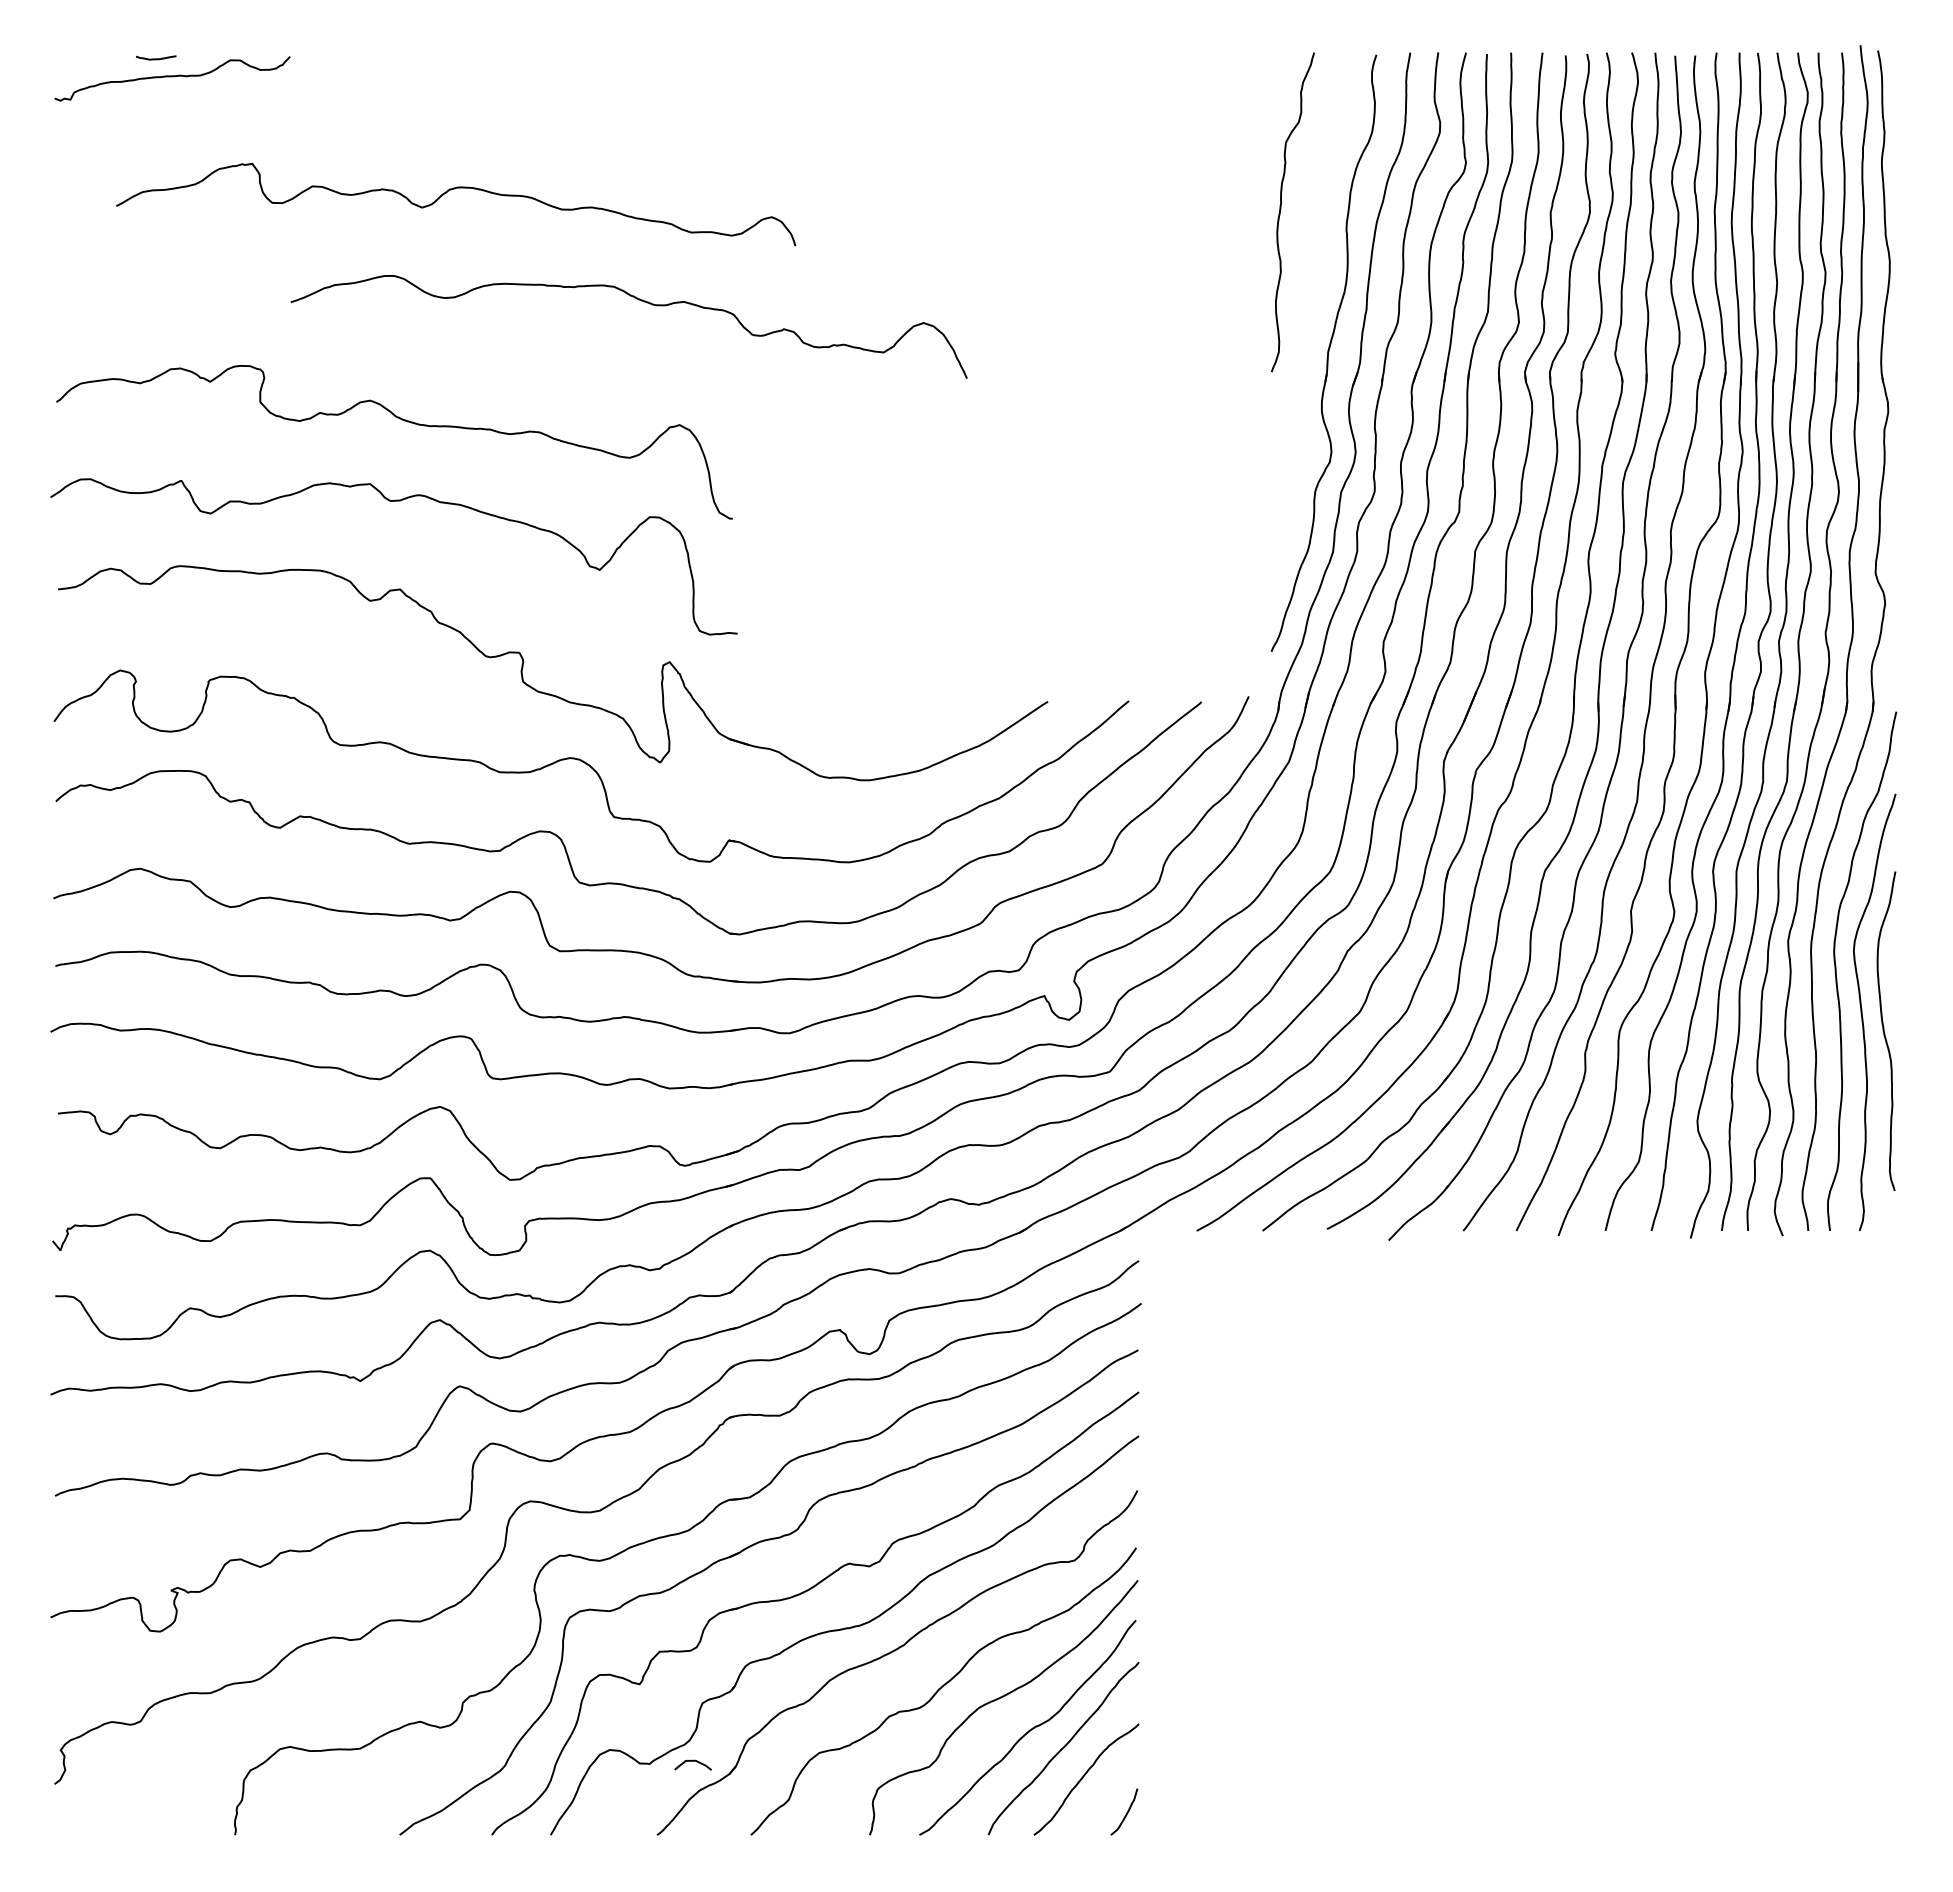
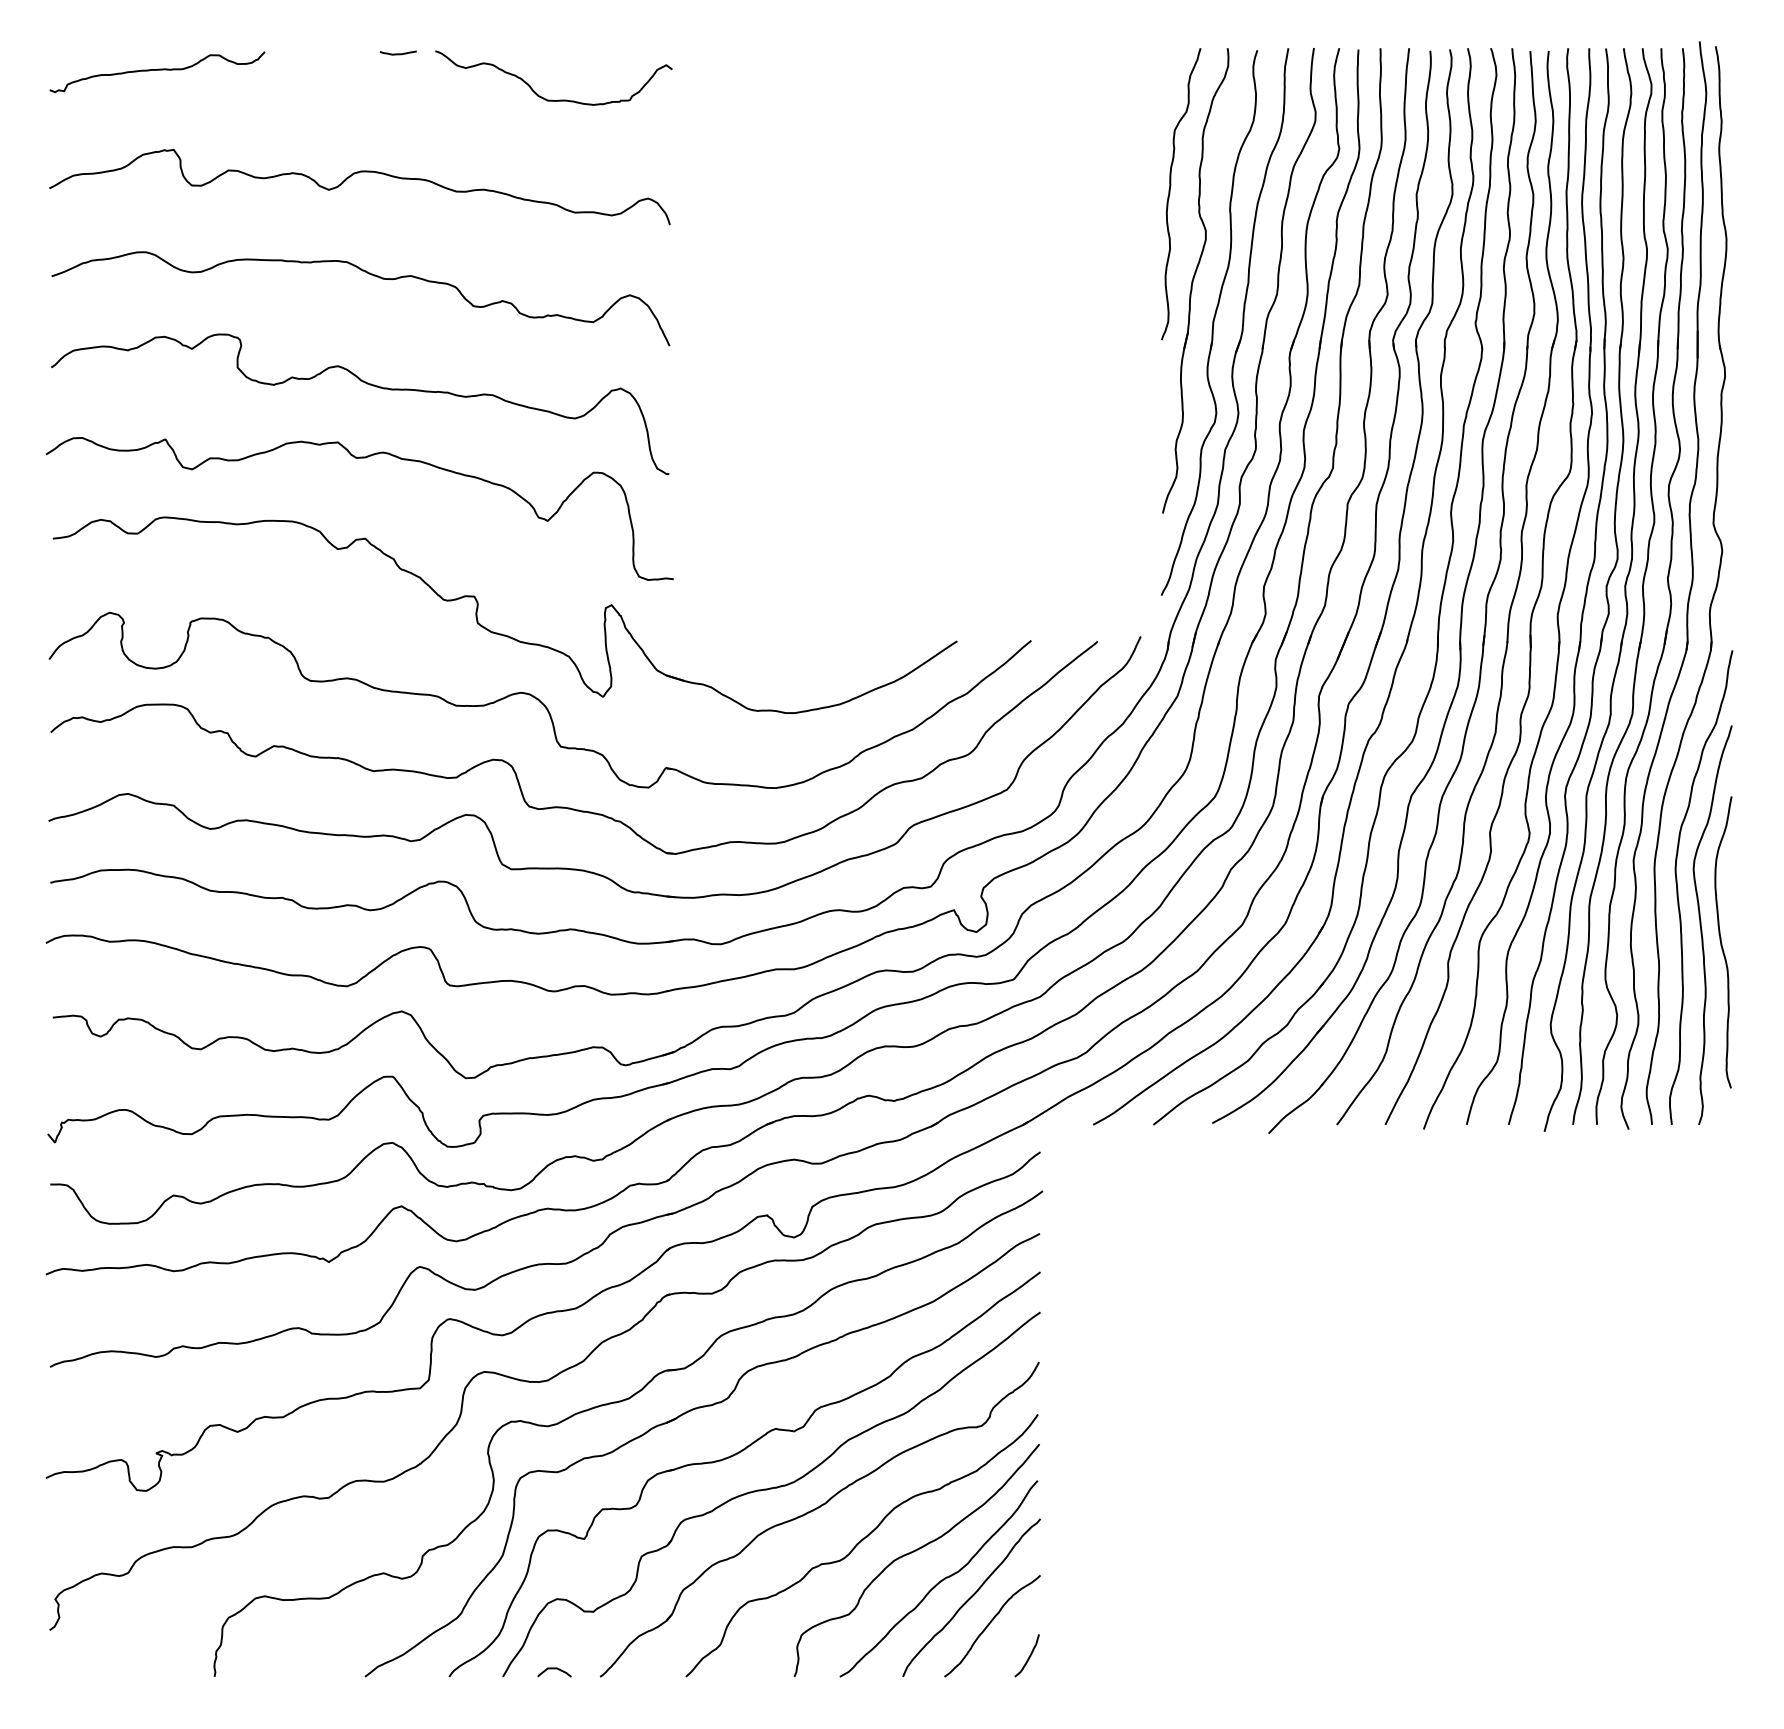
curve: (156, 58) -> (398, 53), moved
curve: (595, 106) -> (543, 97), added
curve: (451, 190) -> (355, 174), moved
curve: (638, 300) -> (369, 274), moved
part: (1308, 306) -> (1195, 280), added
curve: (692, 1761) -> (553, 1669), moved

